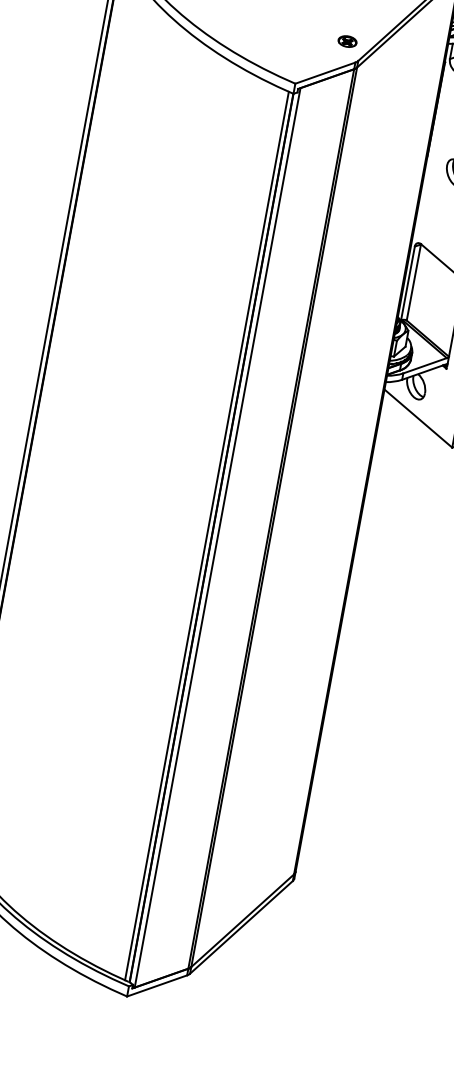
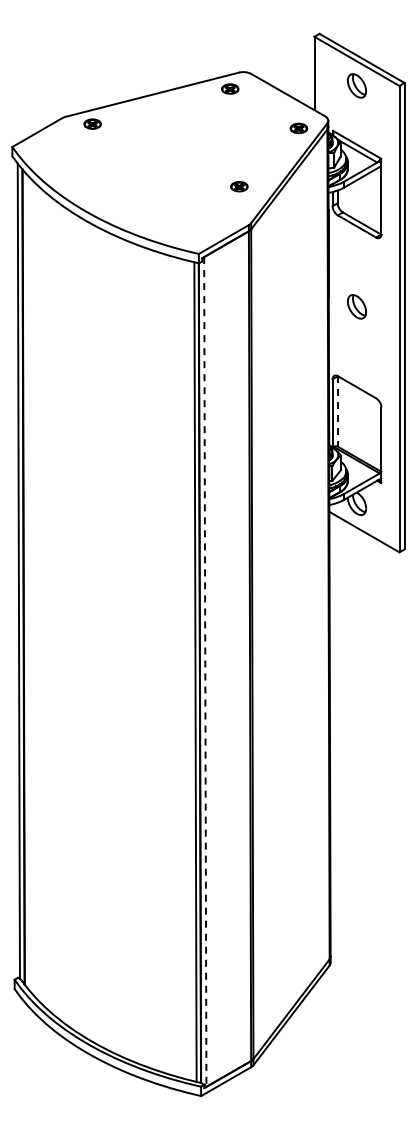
part: (347, 41) -> (239, 186), moved
line: (413, 282) -> (337, 411), solid -> dashed
line: (217, 537) -> (205, 671), solid -> dashed

